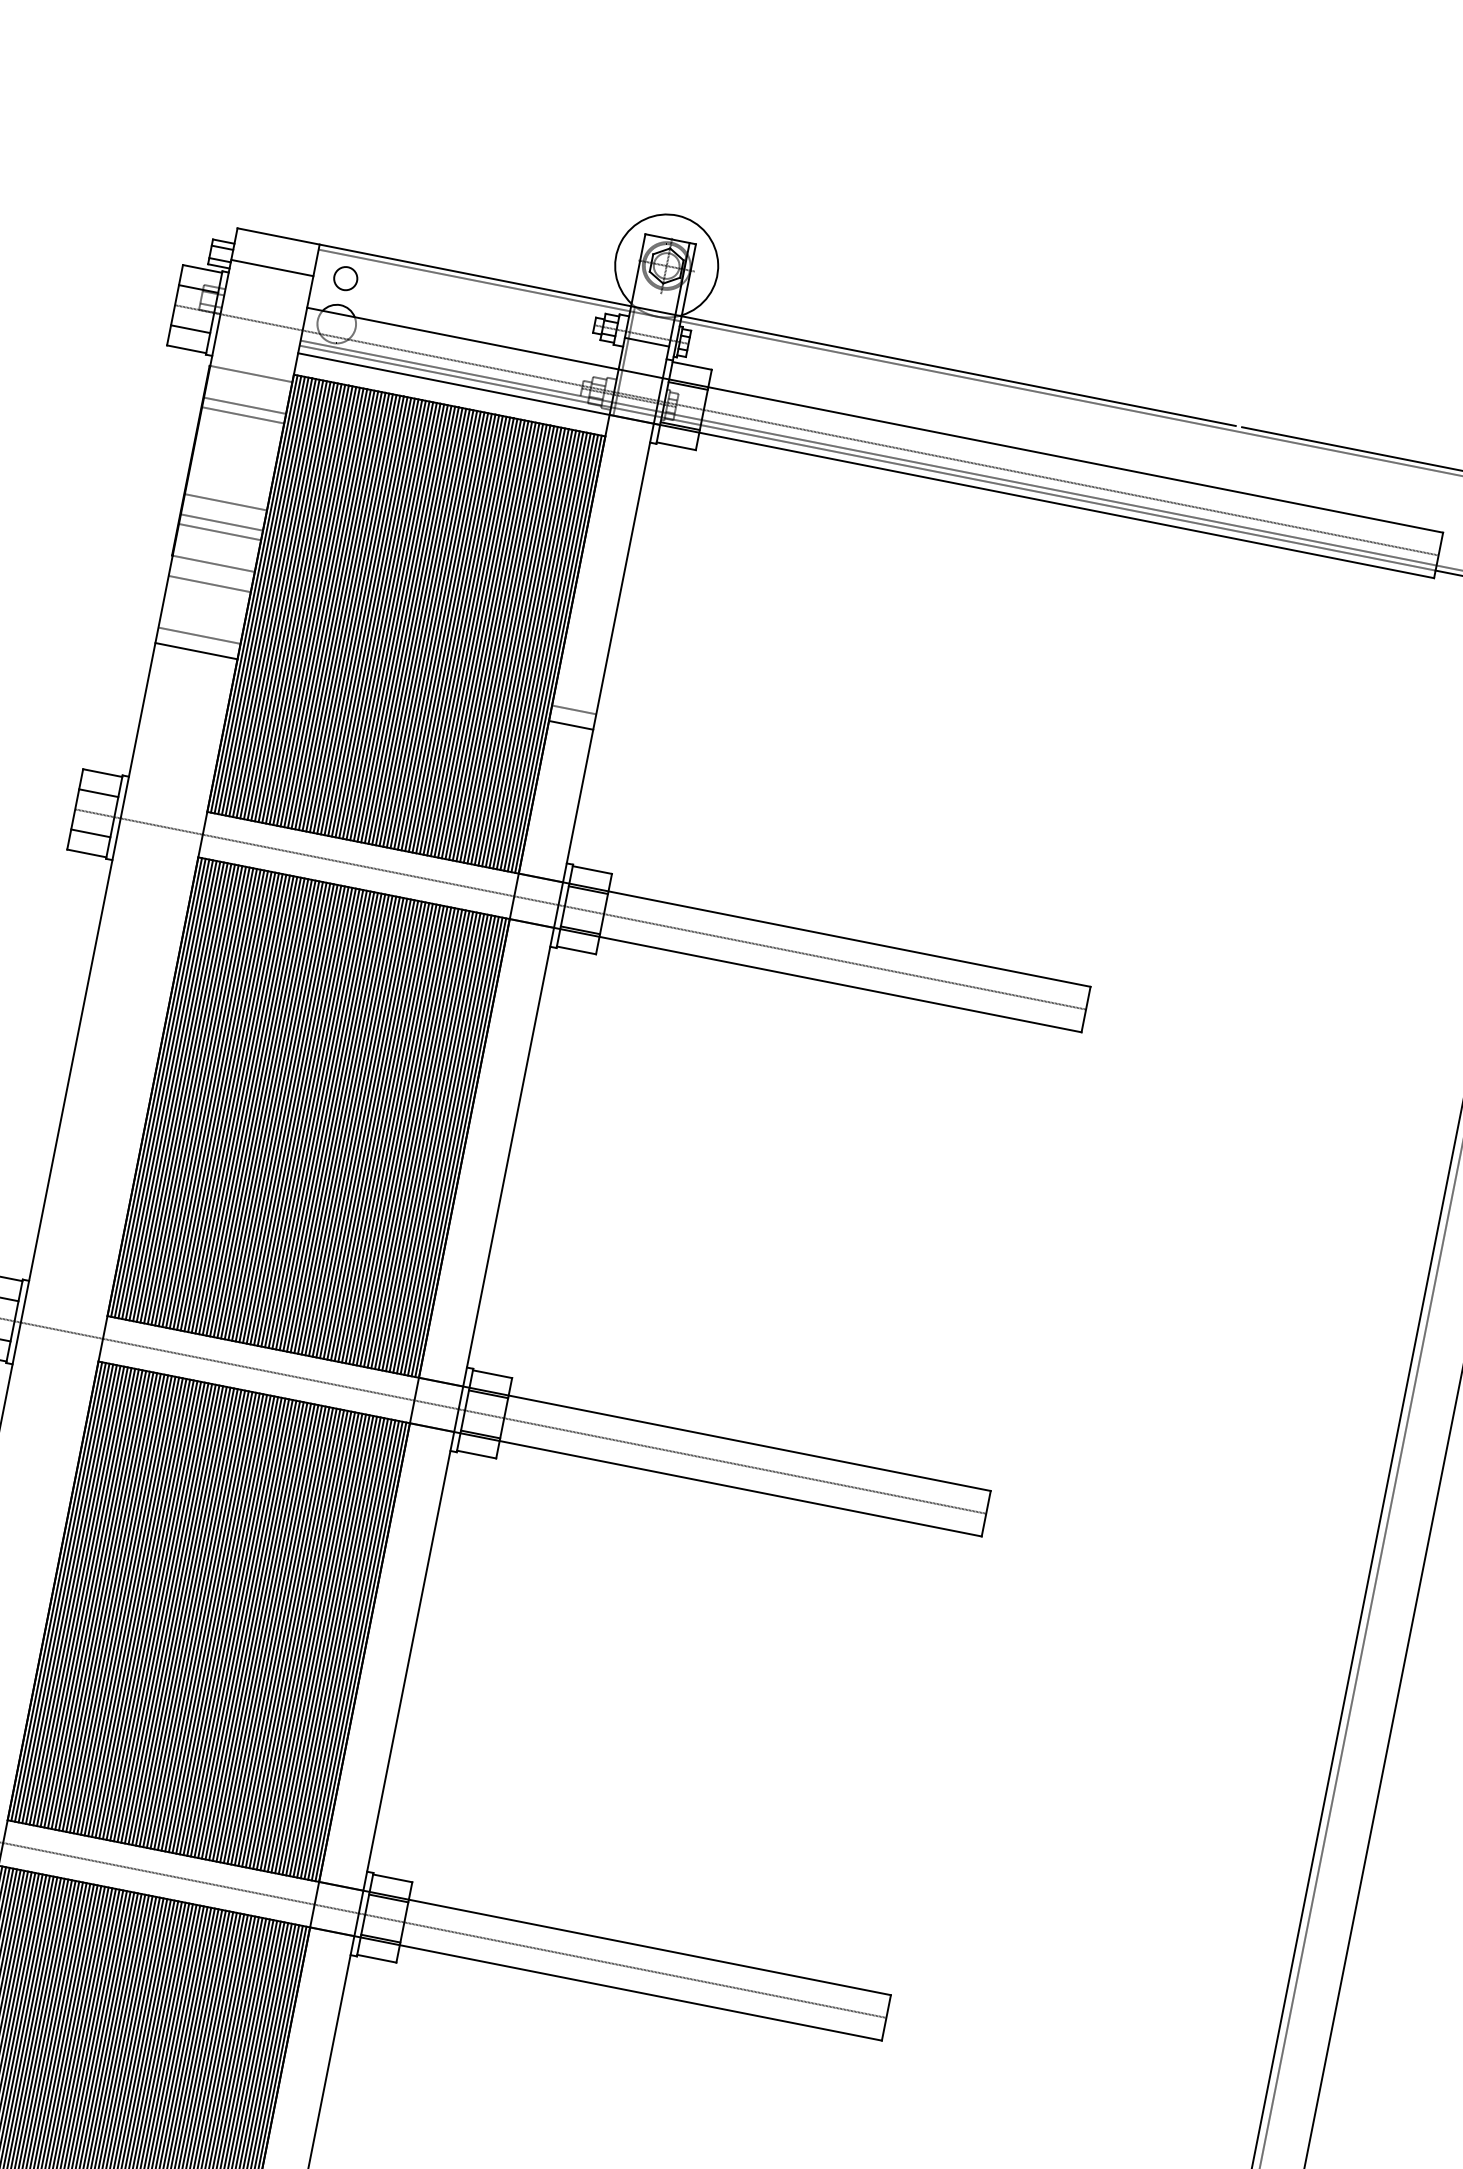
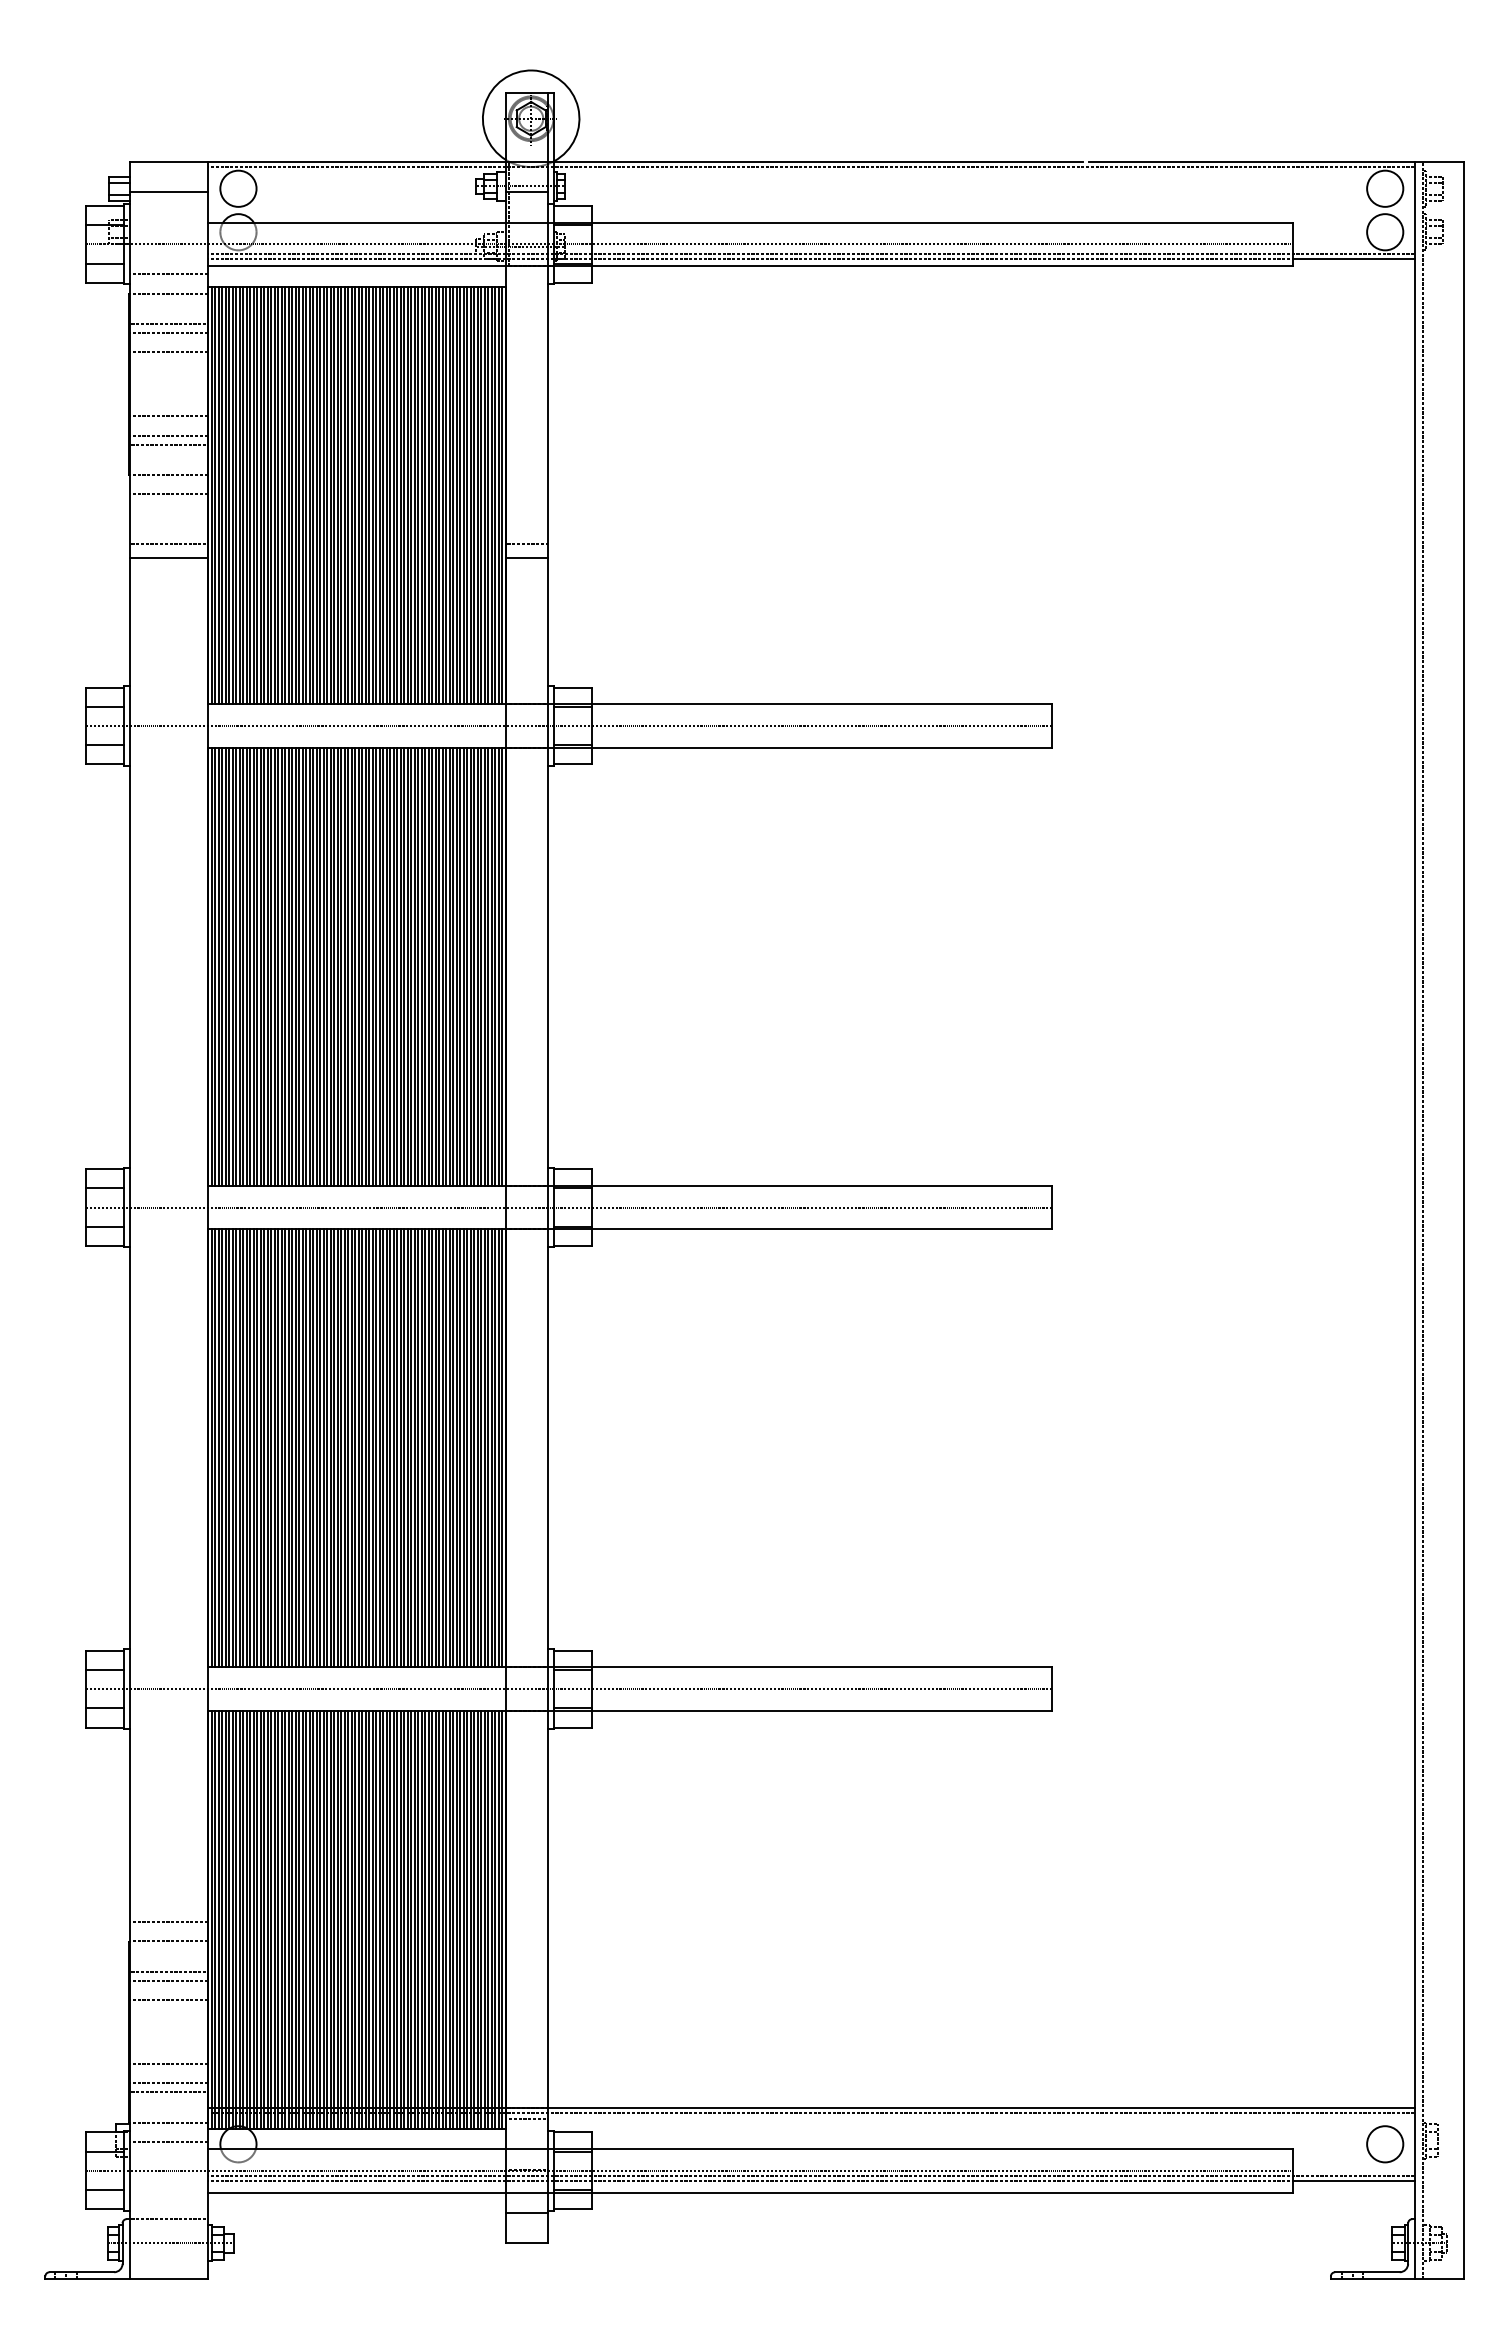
circle: (345, 278) -> (238, 188), size x1.67
line: (254, 353) -> (168, 274), added
line: (238, 435) -> (168, 352), added

